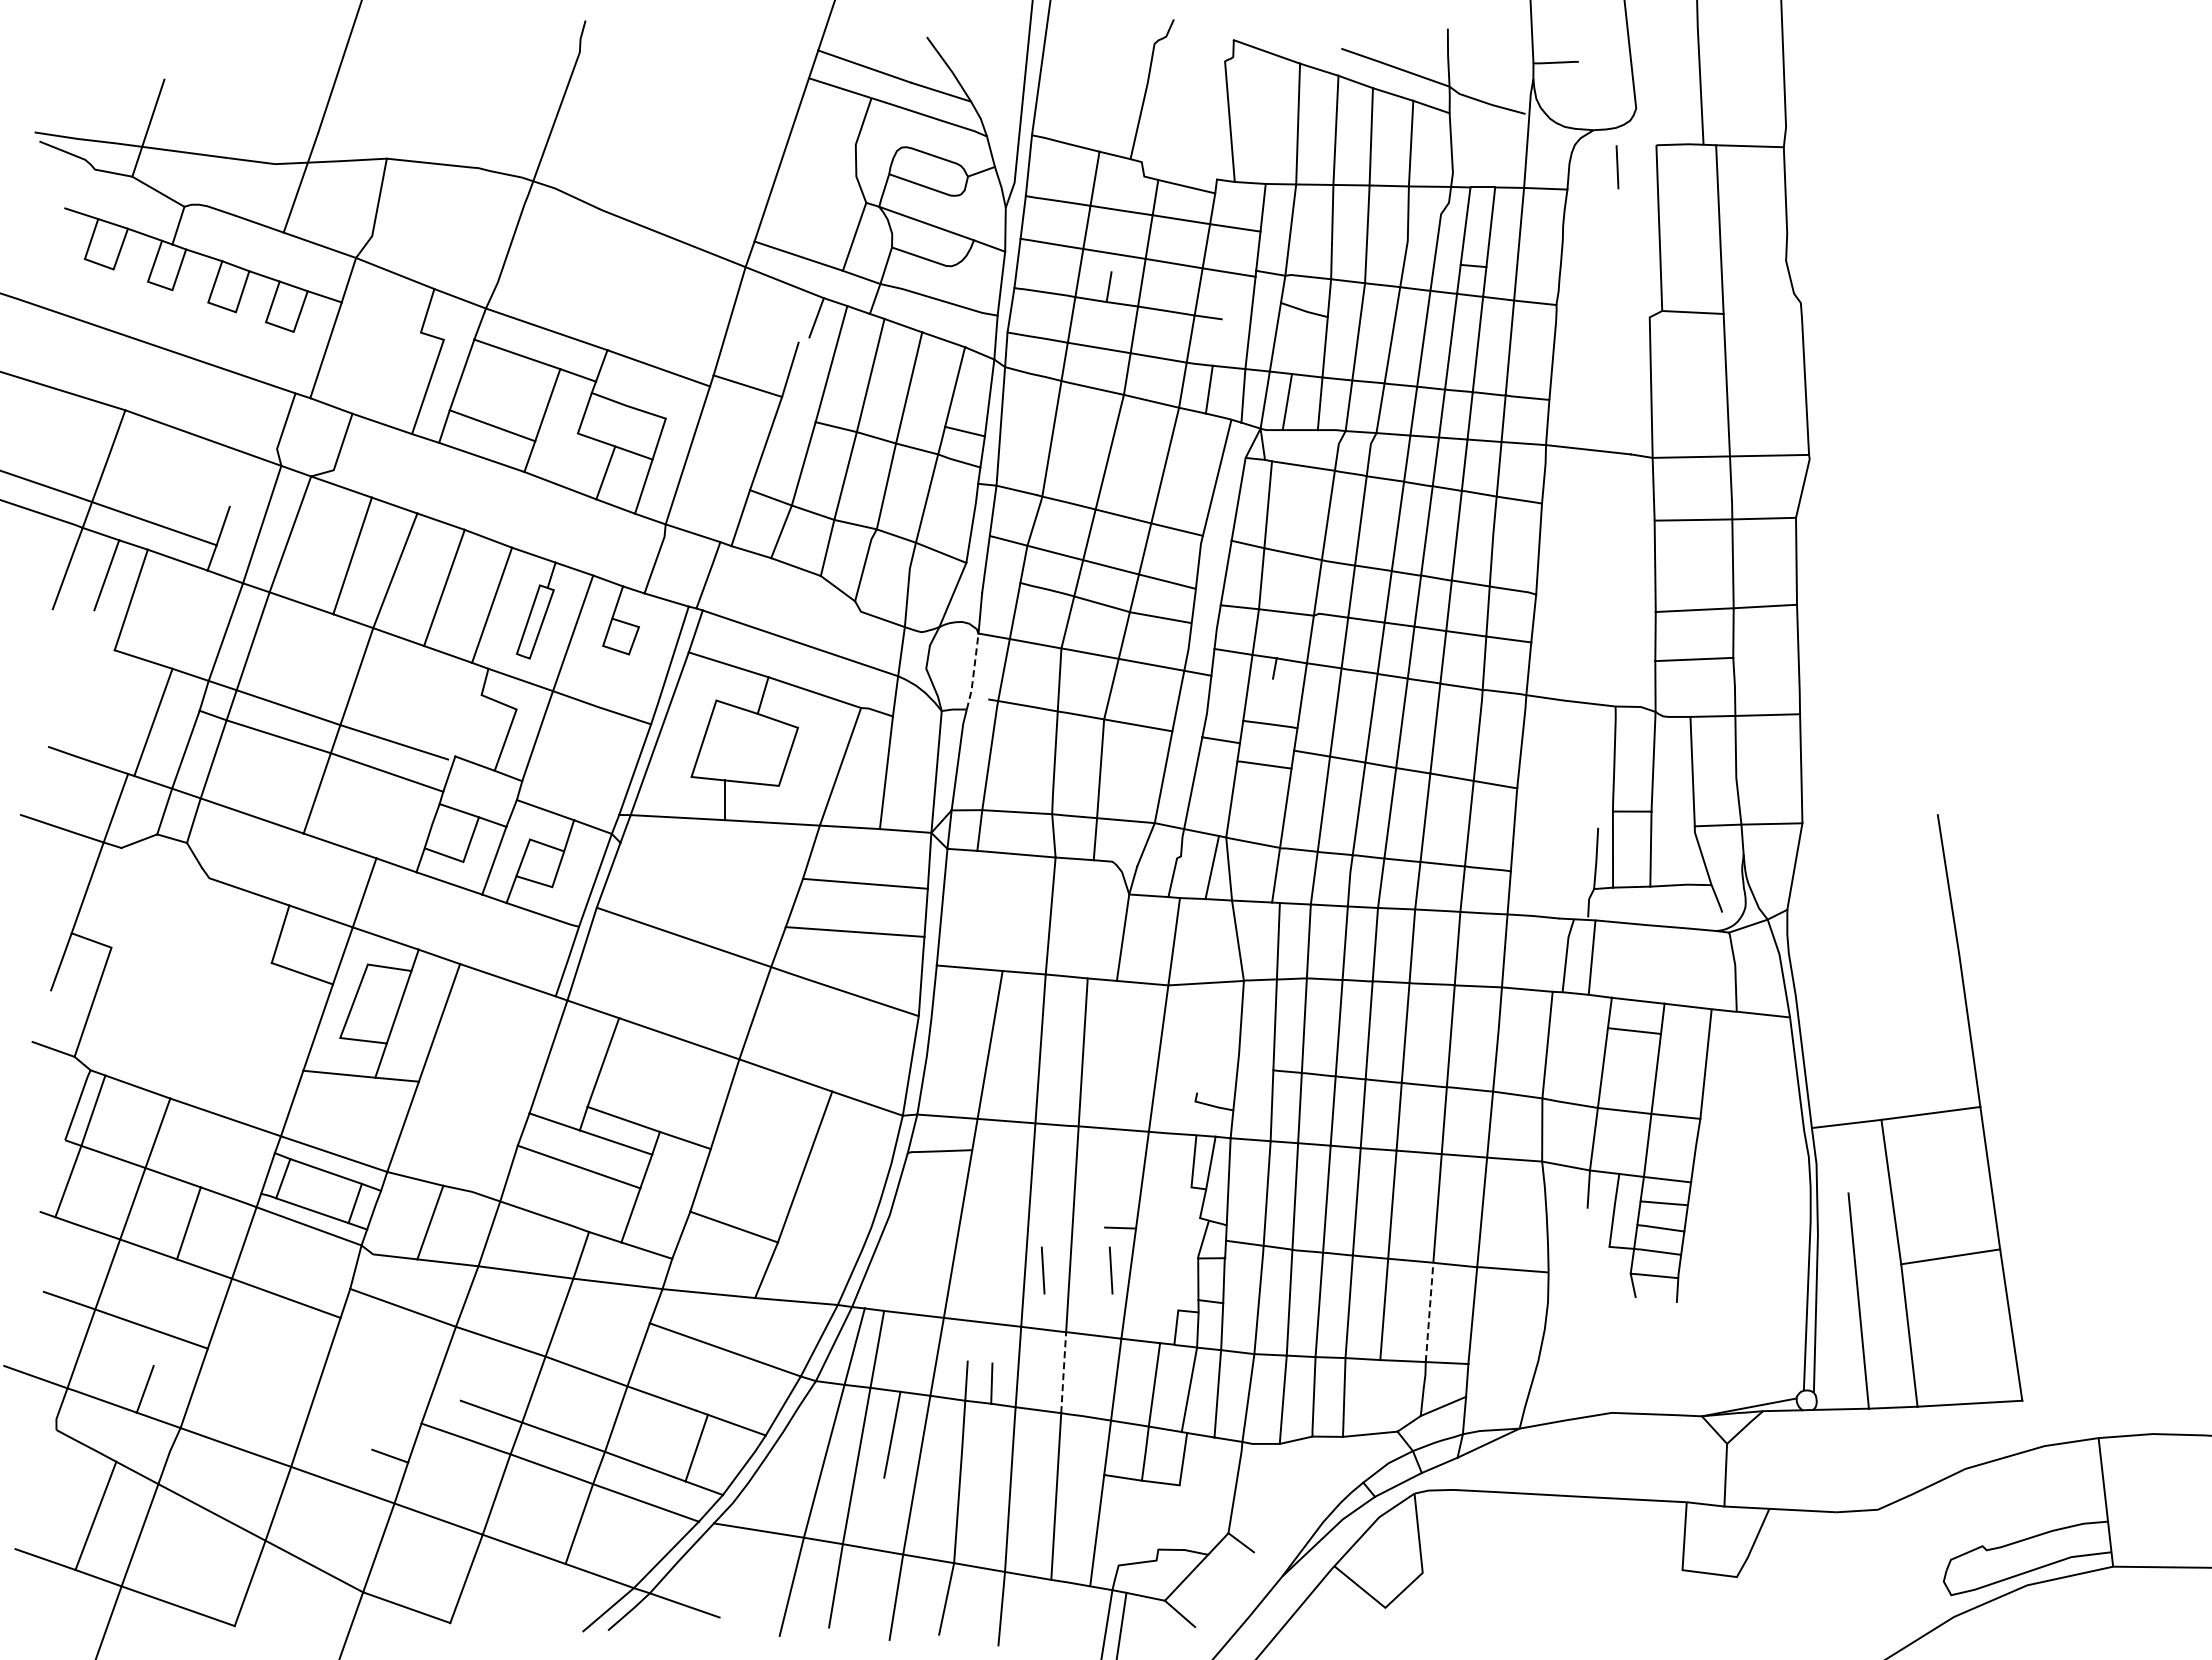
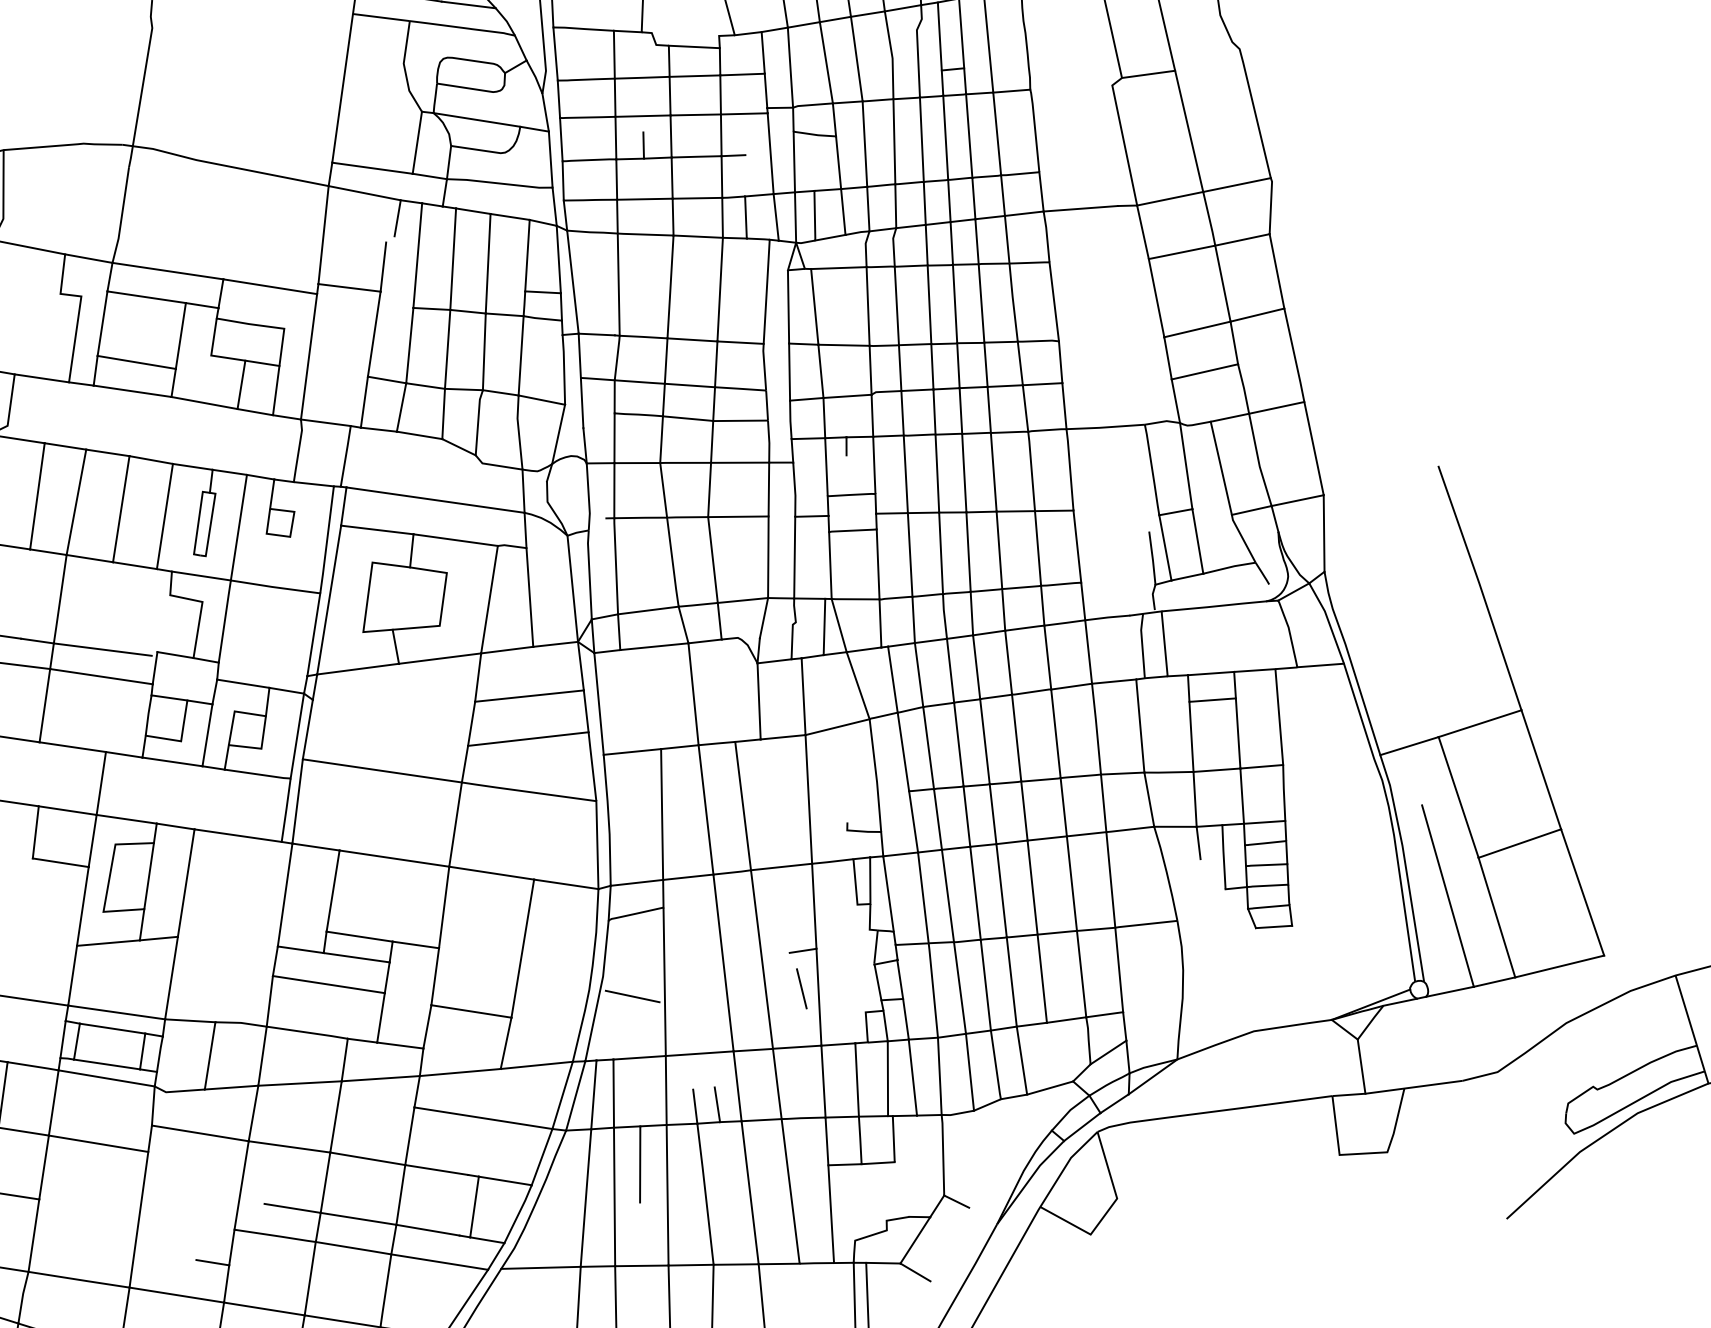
line: (973, 671) -> (588, 496), dashed -> solid
line: (918, 1243) -> (632, 996), added
line: (1042, 1270) -> (742, 999), removed
line: (1655, 1299) -> (1273, 927), added
line: (1429, 1312) -> (1081, 974), dashed -> solid
line: (1063, 1372) -> (777, 1083), dashed -> solid

